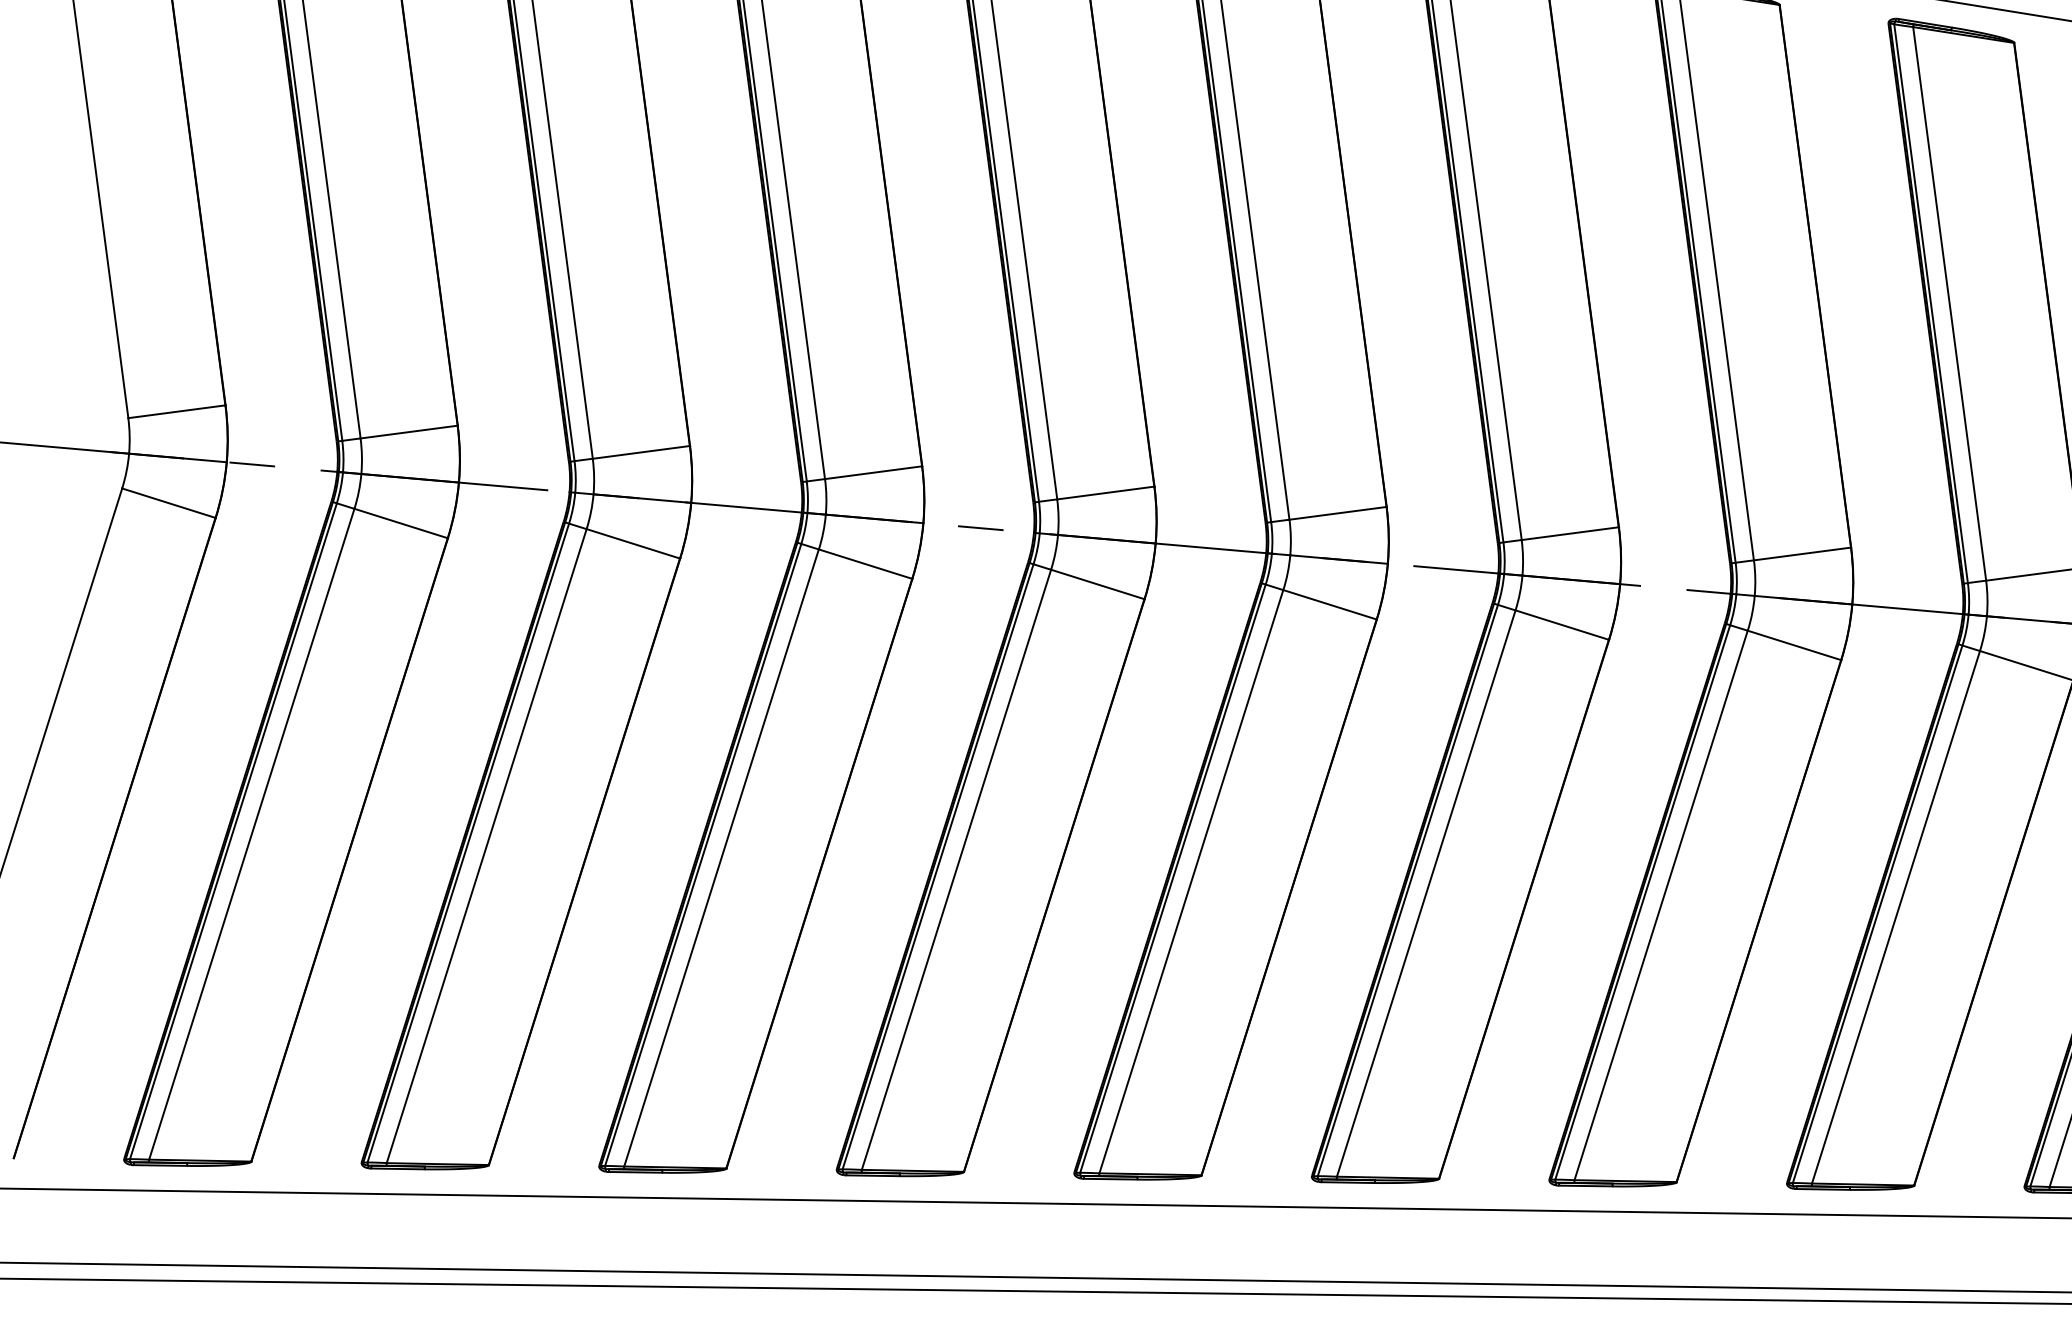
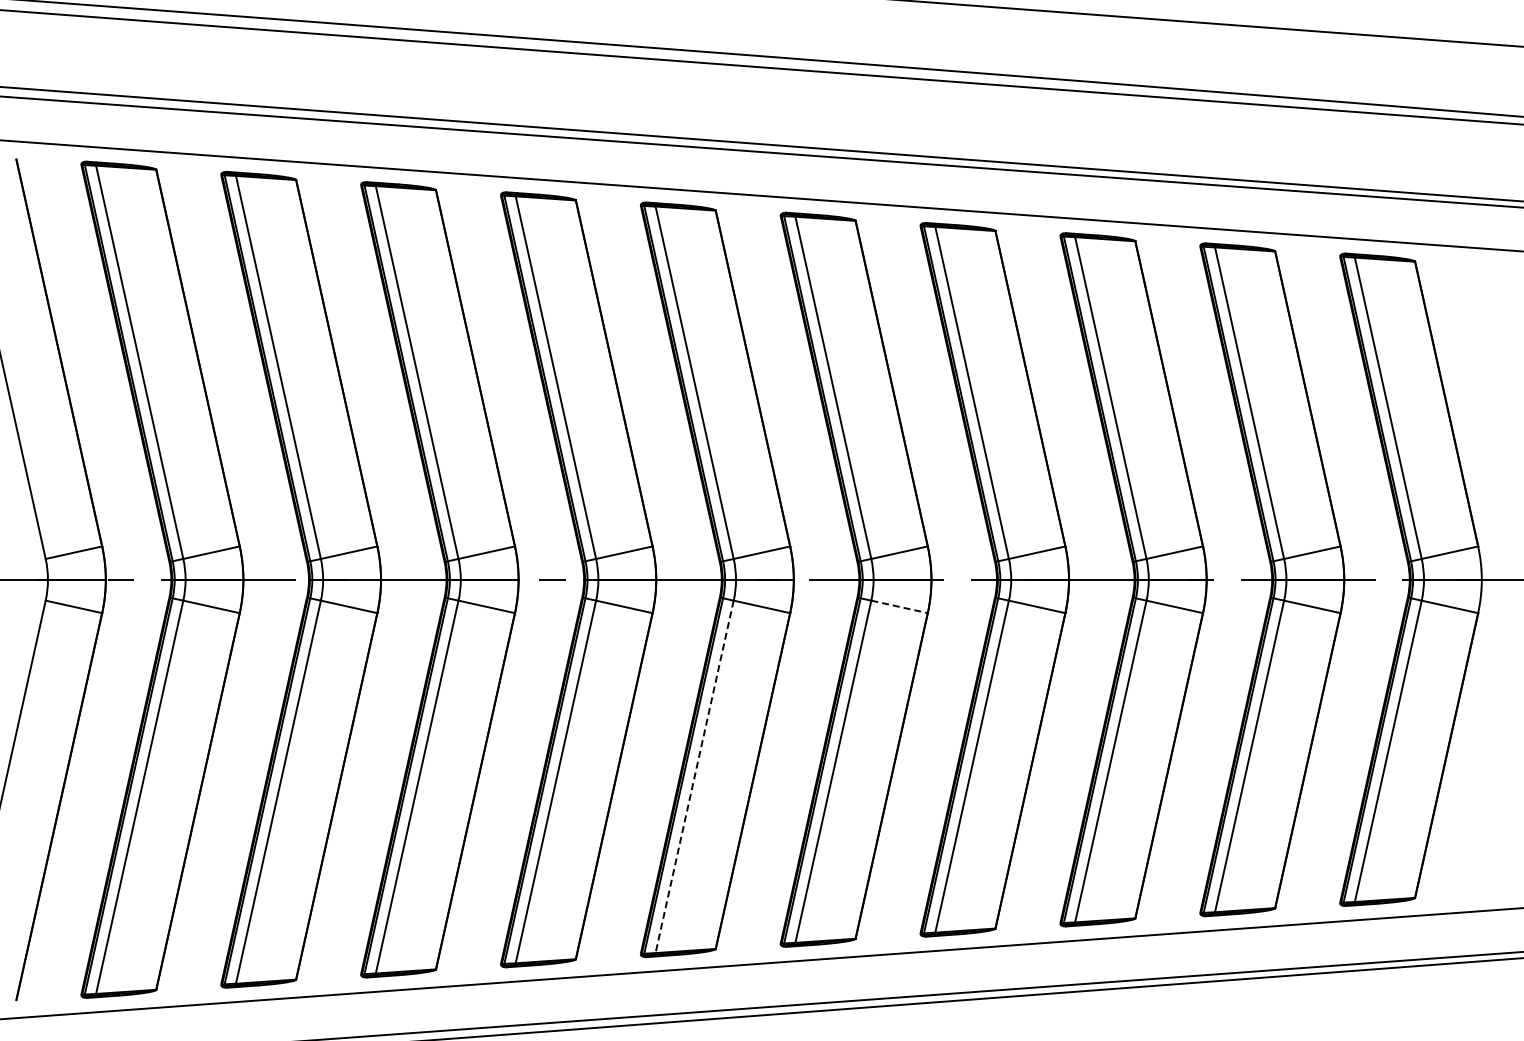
line: (1562, 624) -> (899, 606), solid -> dashed
line: (1191, 882) -> (694, 777), solid -> dashed

